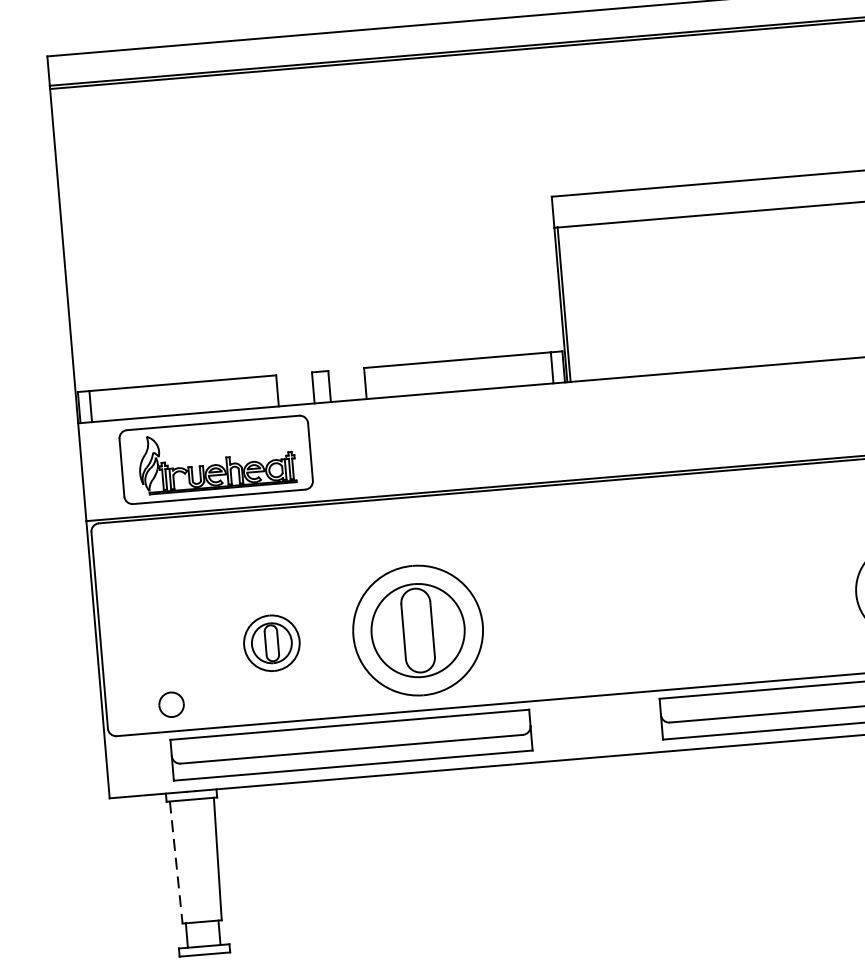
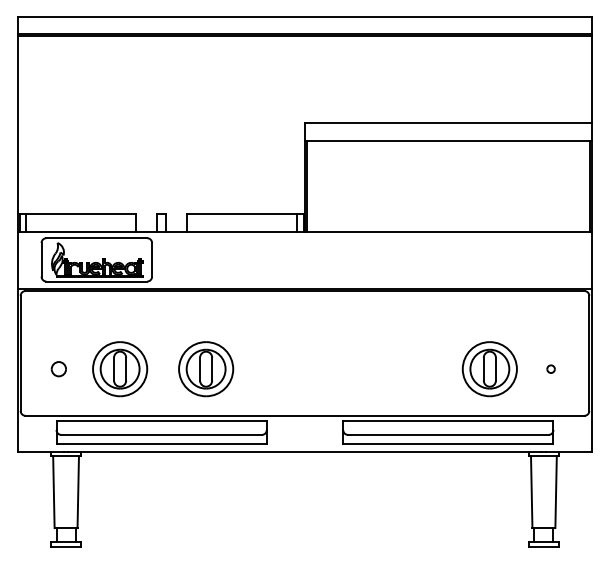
part: (419, 631) -> (206, 369), size x0.71
part: (272, 643) -> (120, 369), size x1.67
part: (170, 705) -> (58, 369), moved
line: (175, 863) -> (53, 492), dashed -> solid

